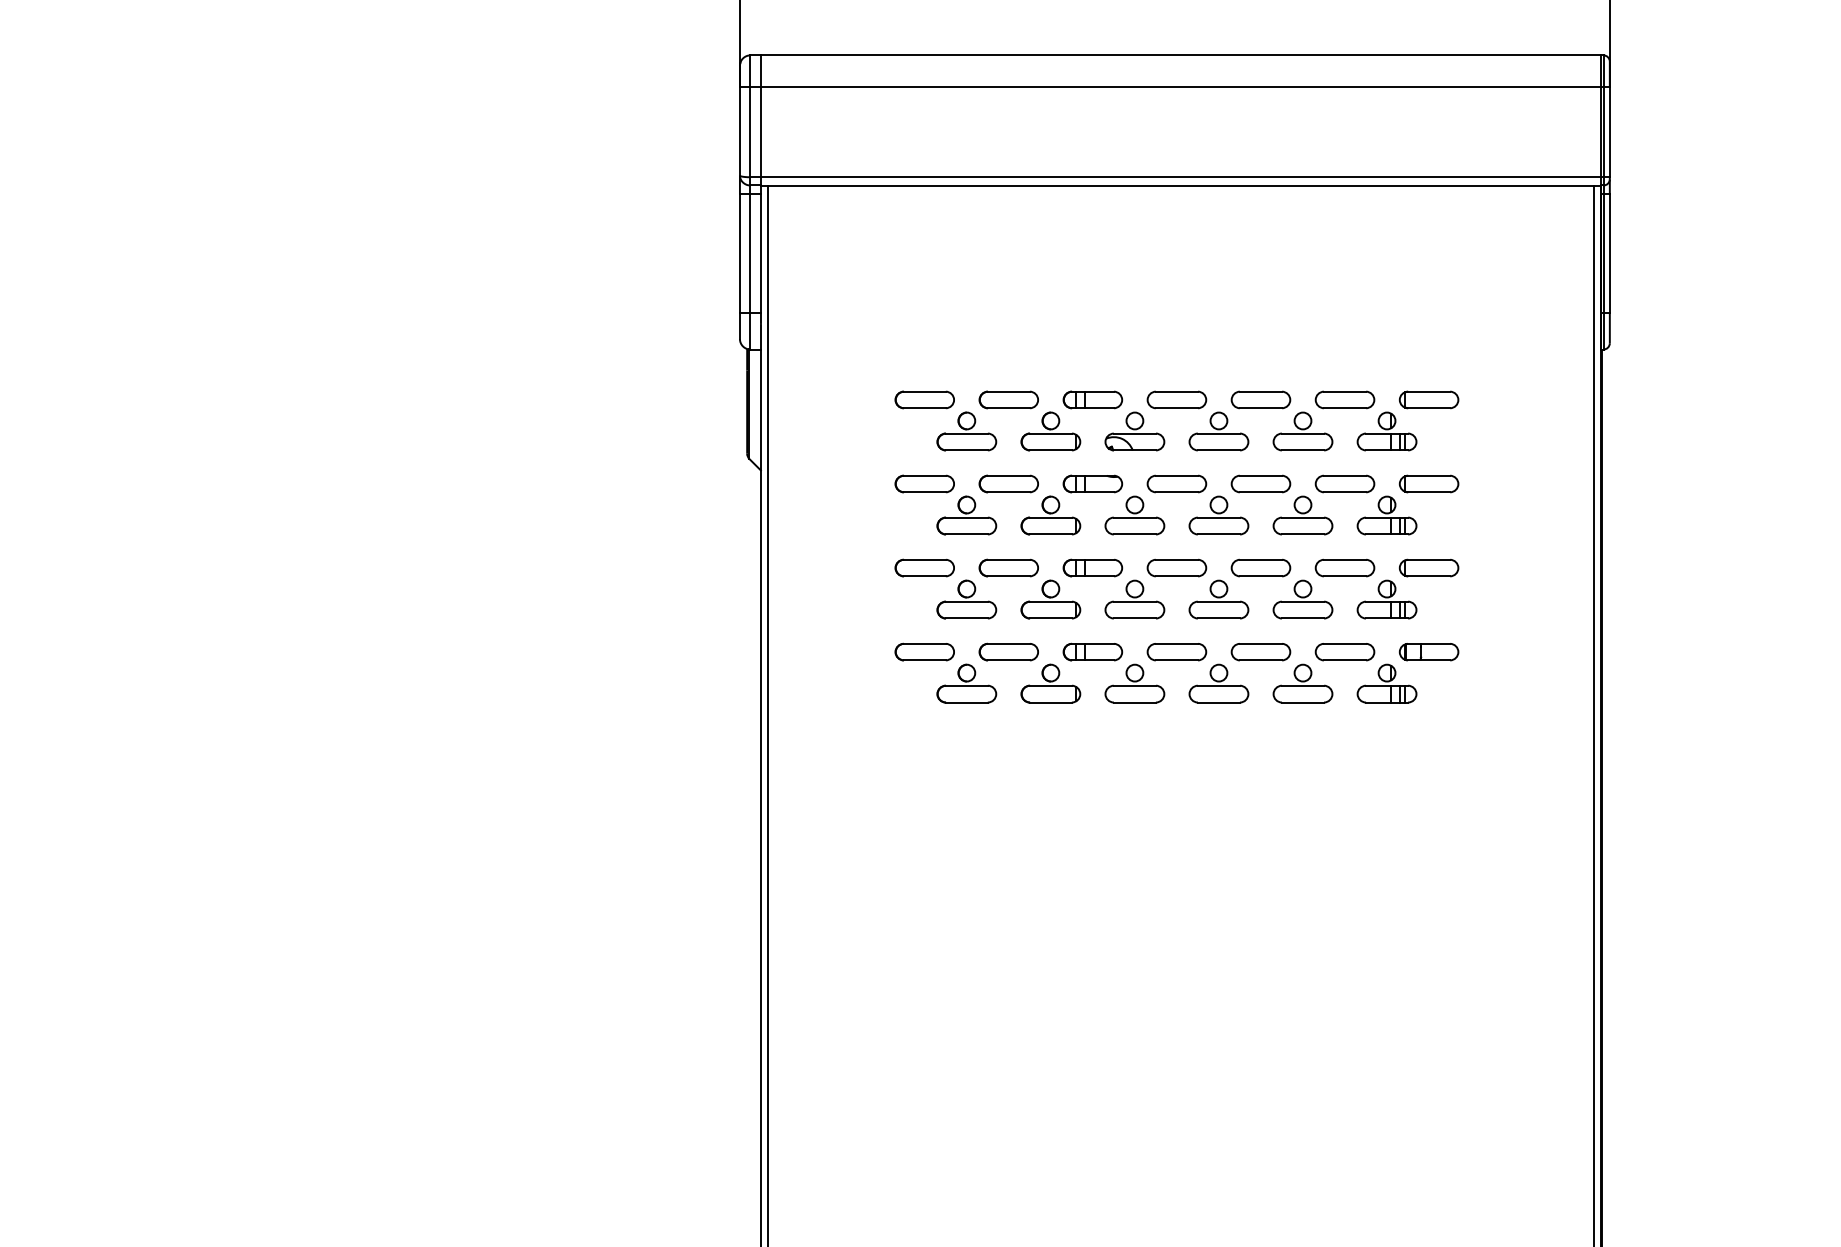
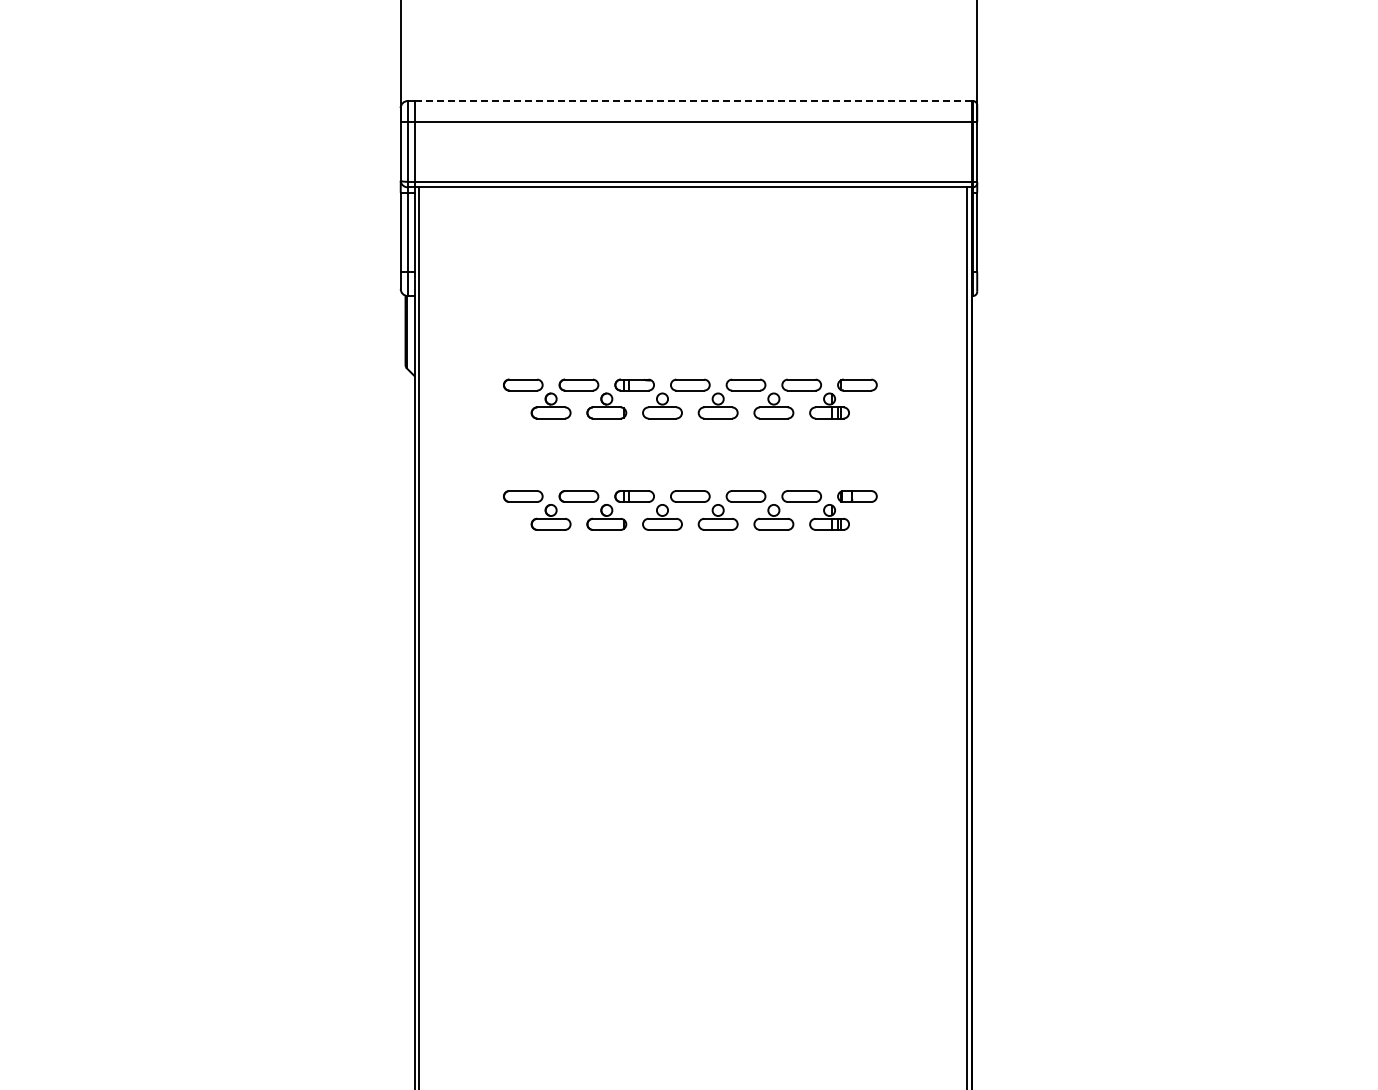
line: (1180, 56) -> (692, 101), solid -> dashed
part: (1177, 409) -> (690, 335), removed
part: (1177, 576) -> (690, 446), removed

